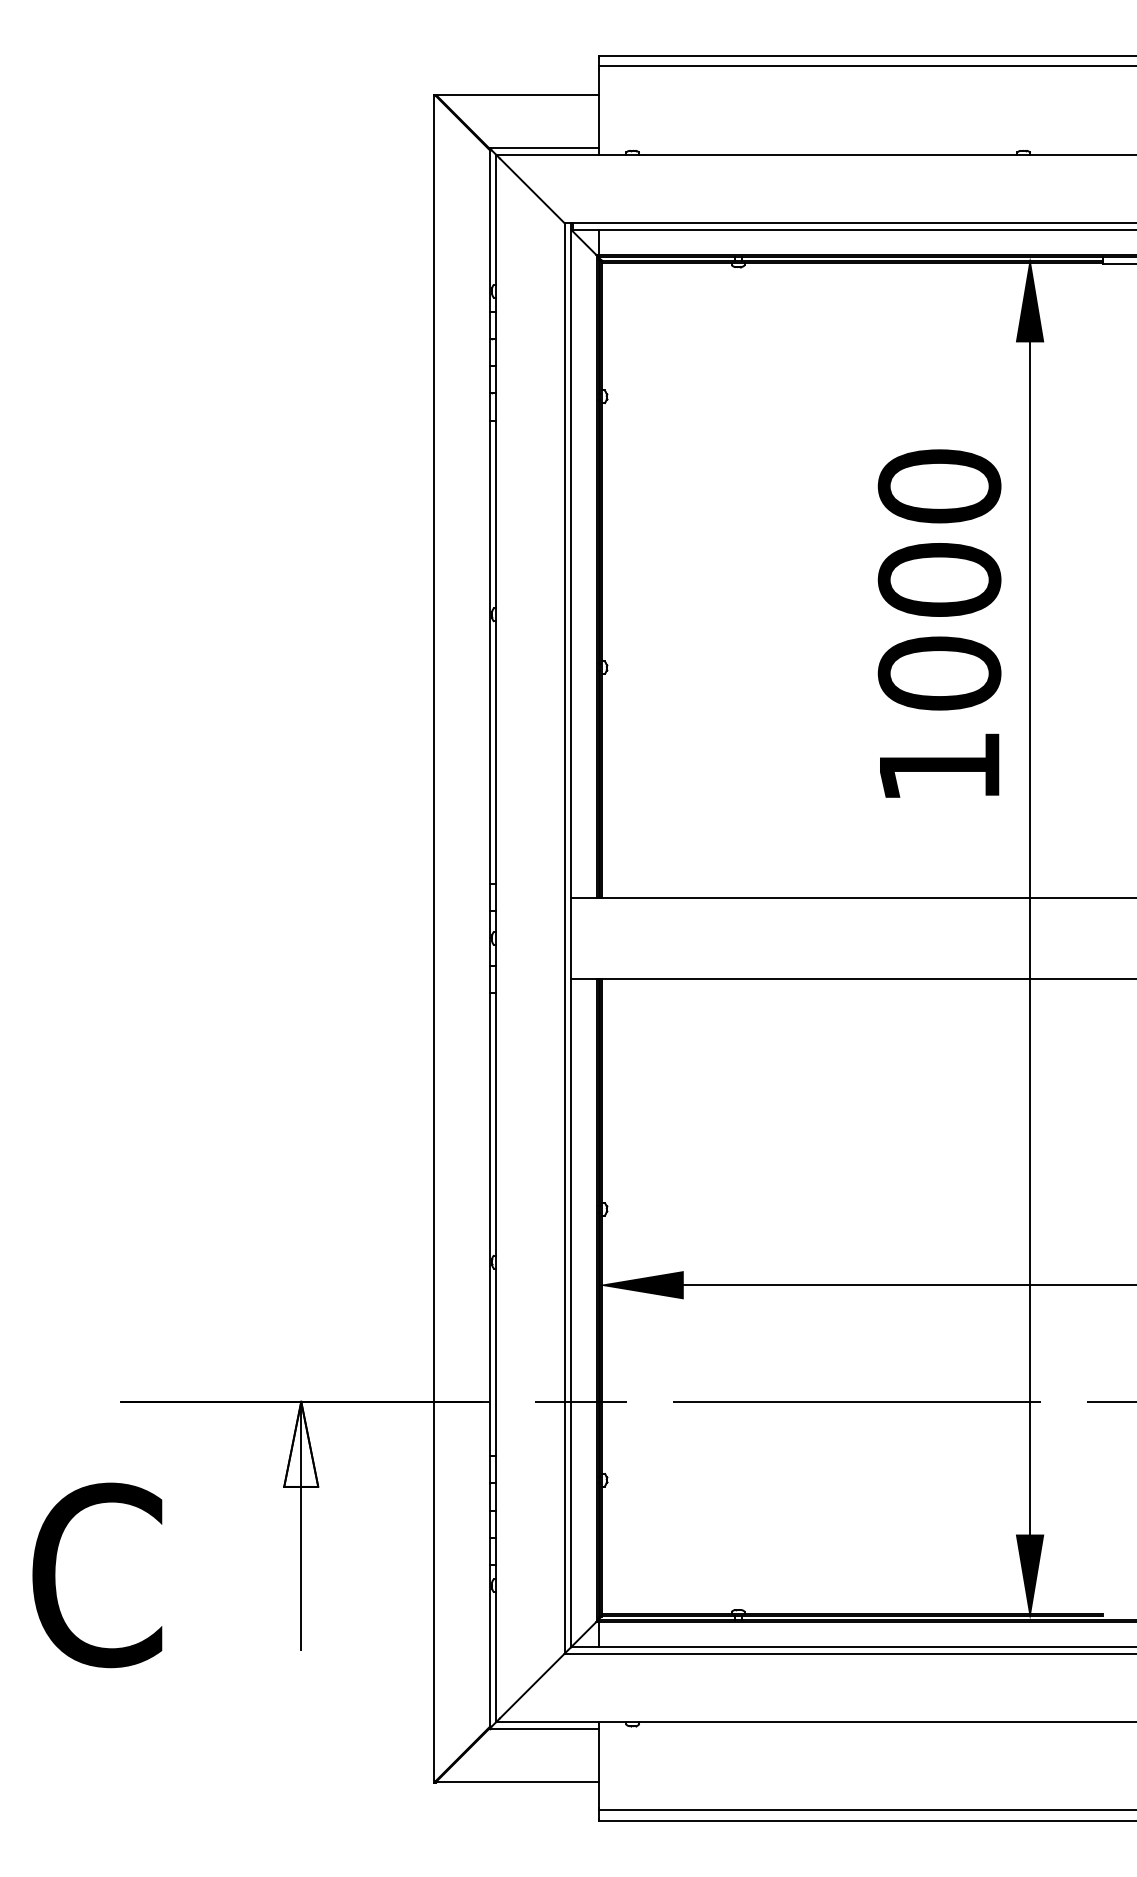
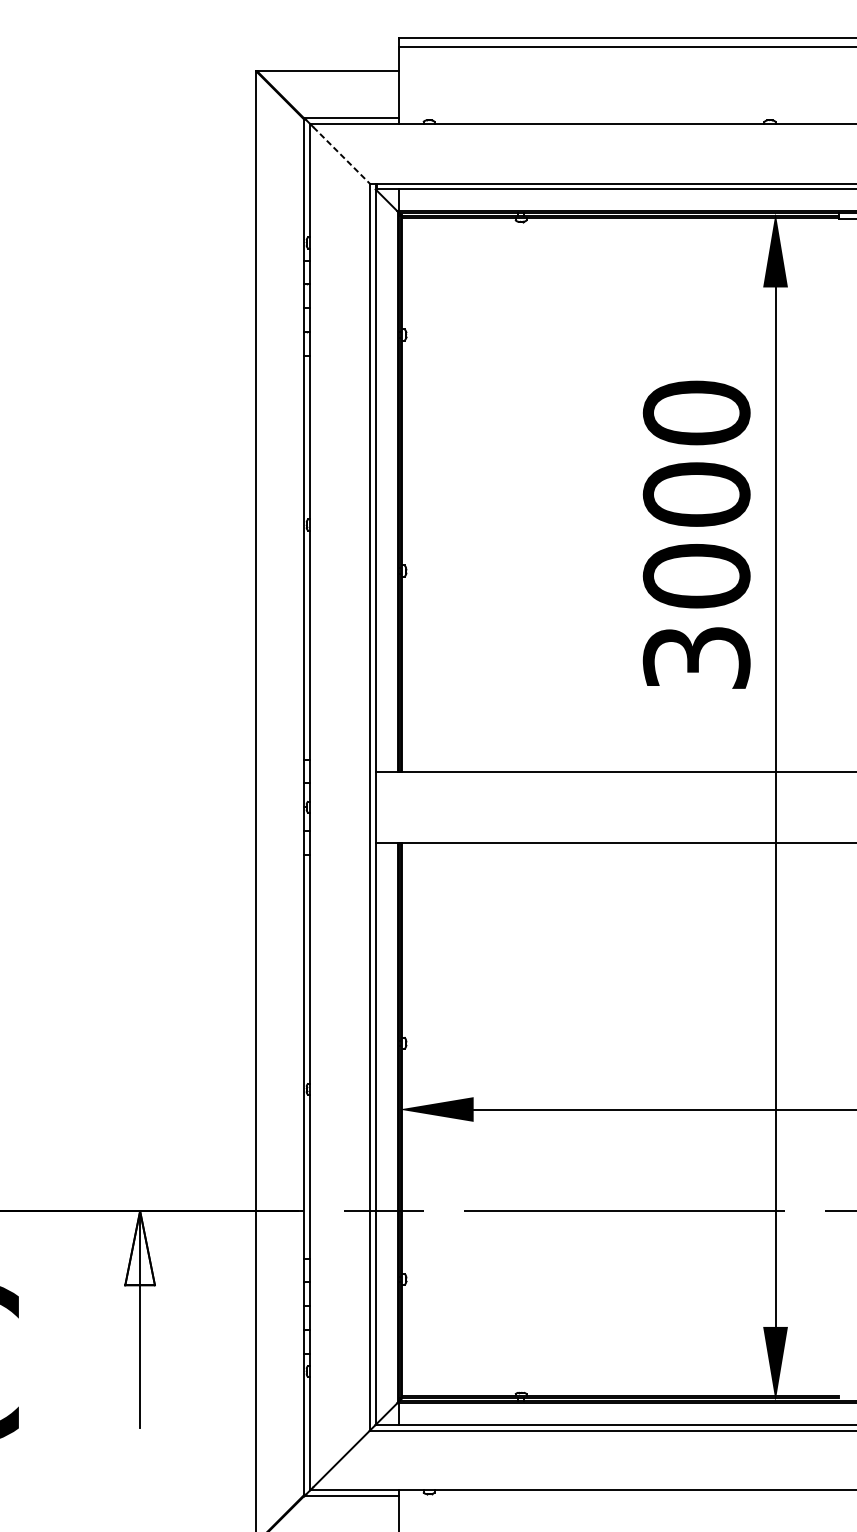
line: (532, 190) -> (341, 155), solid -> dashed
text: (939, 767) -> (696, 658), 1000 -> 3000

